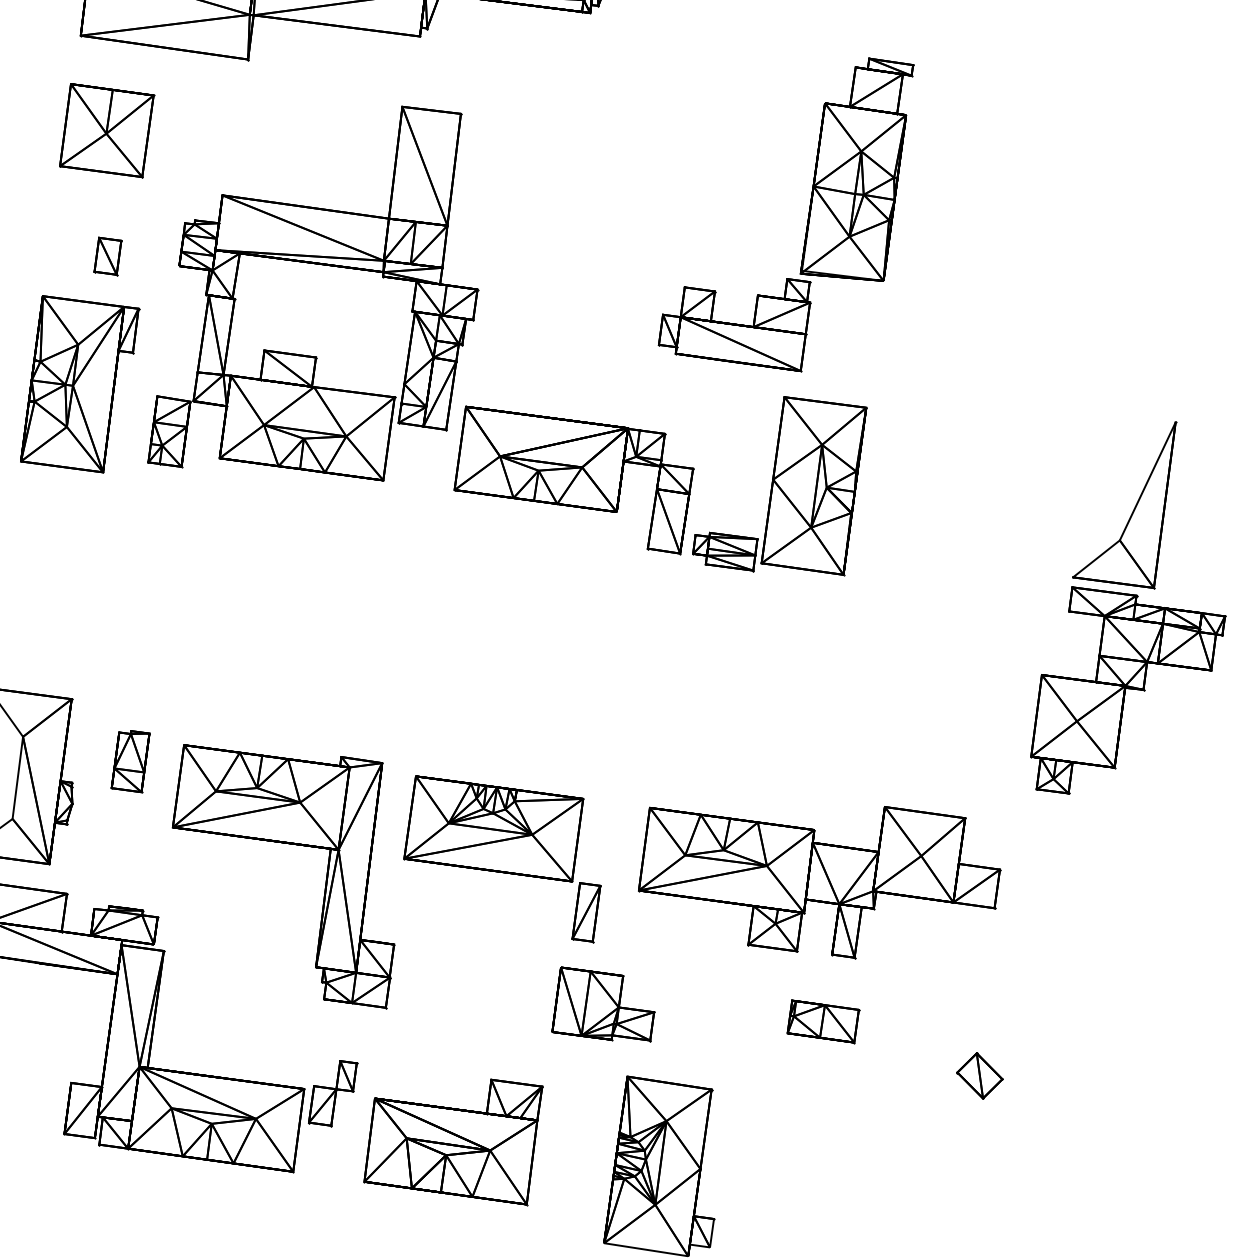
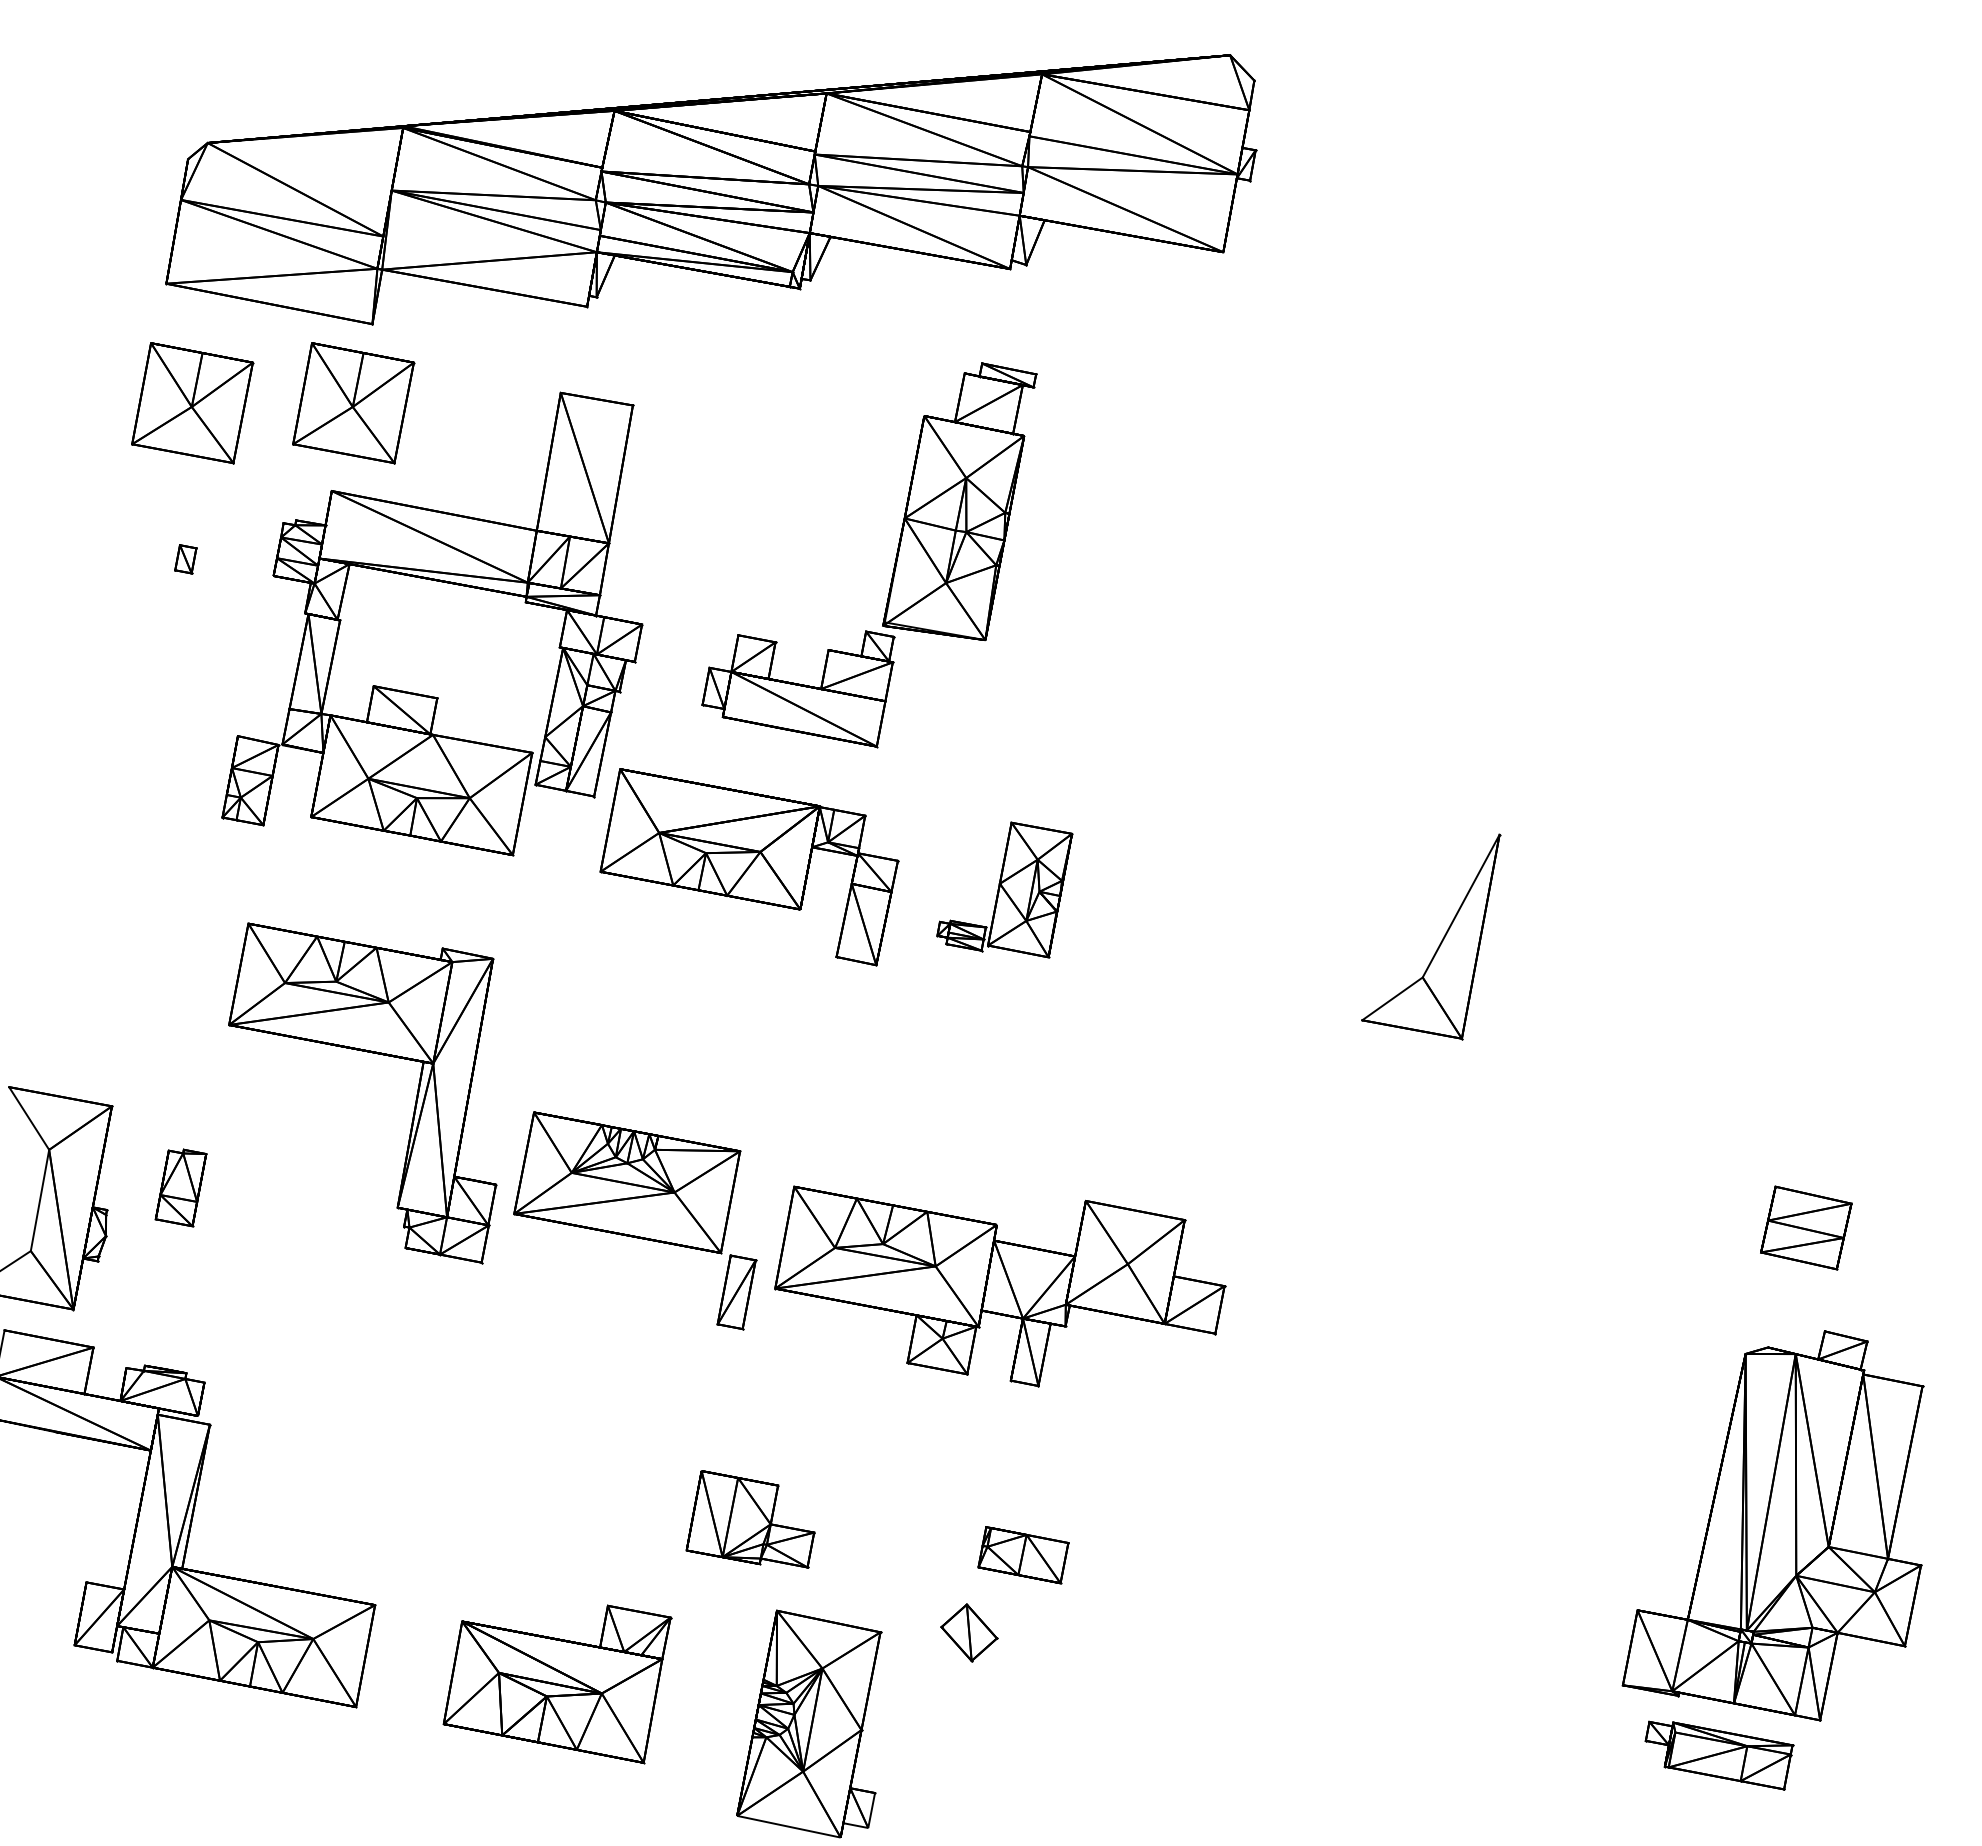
part: (236, 124) -> (353, 403), added
part: (807, 222) -> (894, 562), moved
part: (107, 256) -> (185, 559), size x0.6
part: (79, 383) -> (142, 715), removed
part: (779, 487) -> (1004, 889), size x0.6
part: (1128, 687) -> (1423, 1160), removed
part: (289, 844) -> (372, 1053), moved
part: (502, 858) -> (635, 1220), moved
part: (819, 879) -> (1000, 1286), moved
part: (980, 1075) -> (969, 1632), moved
part: (332, 1093) -> (410, 1612), removed

